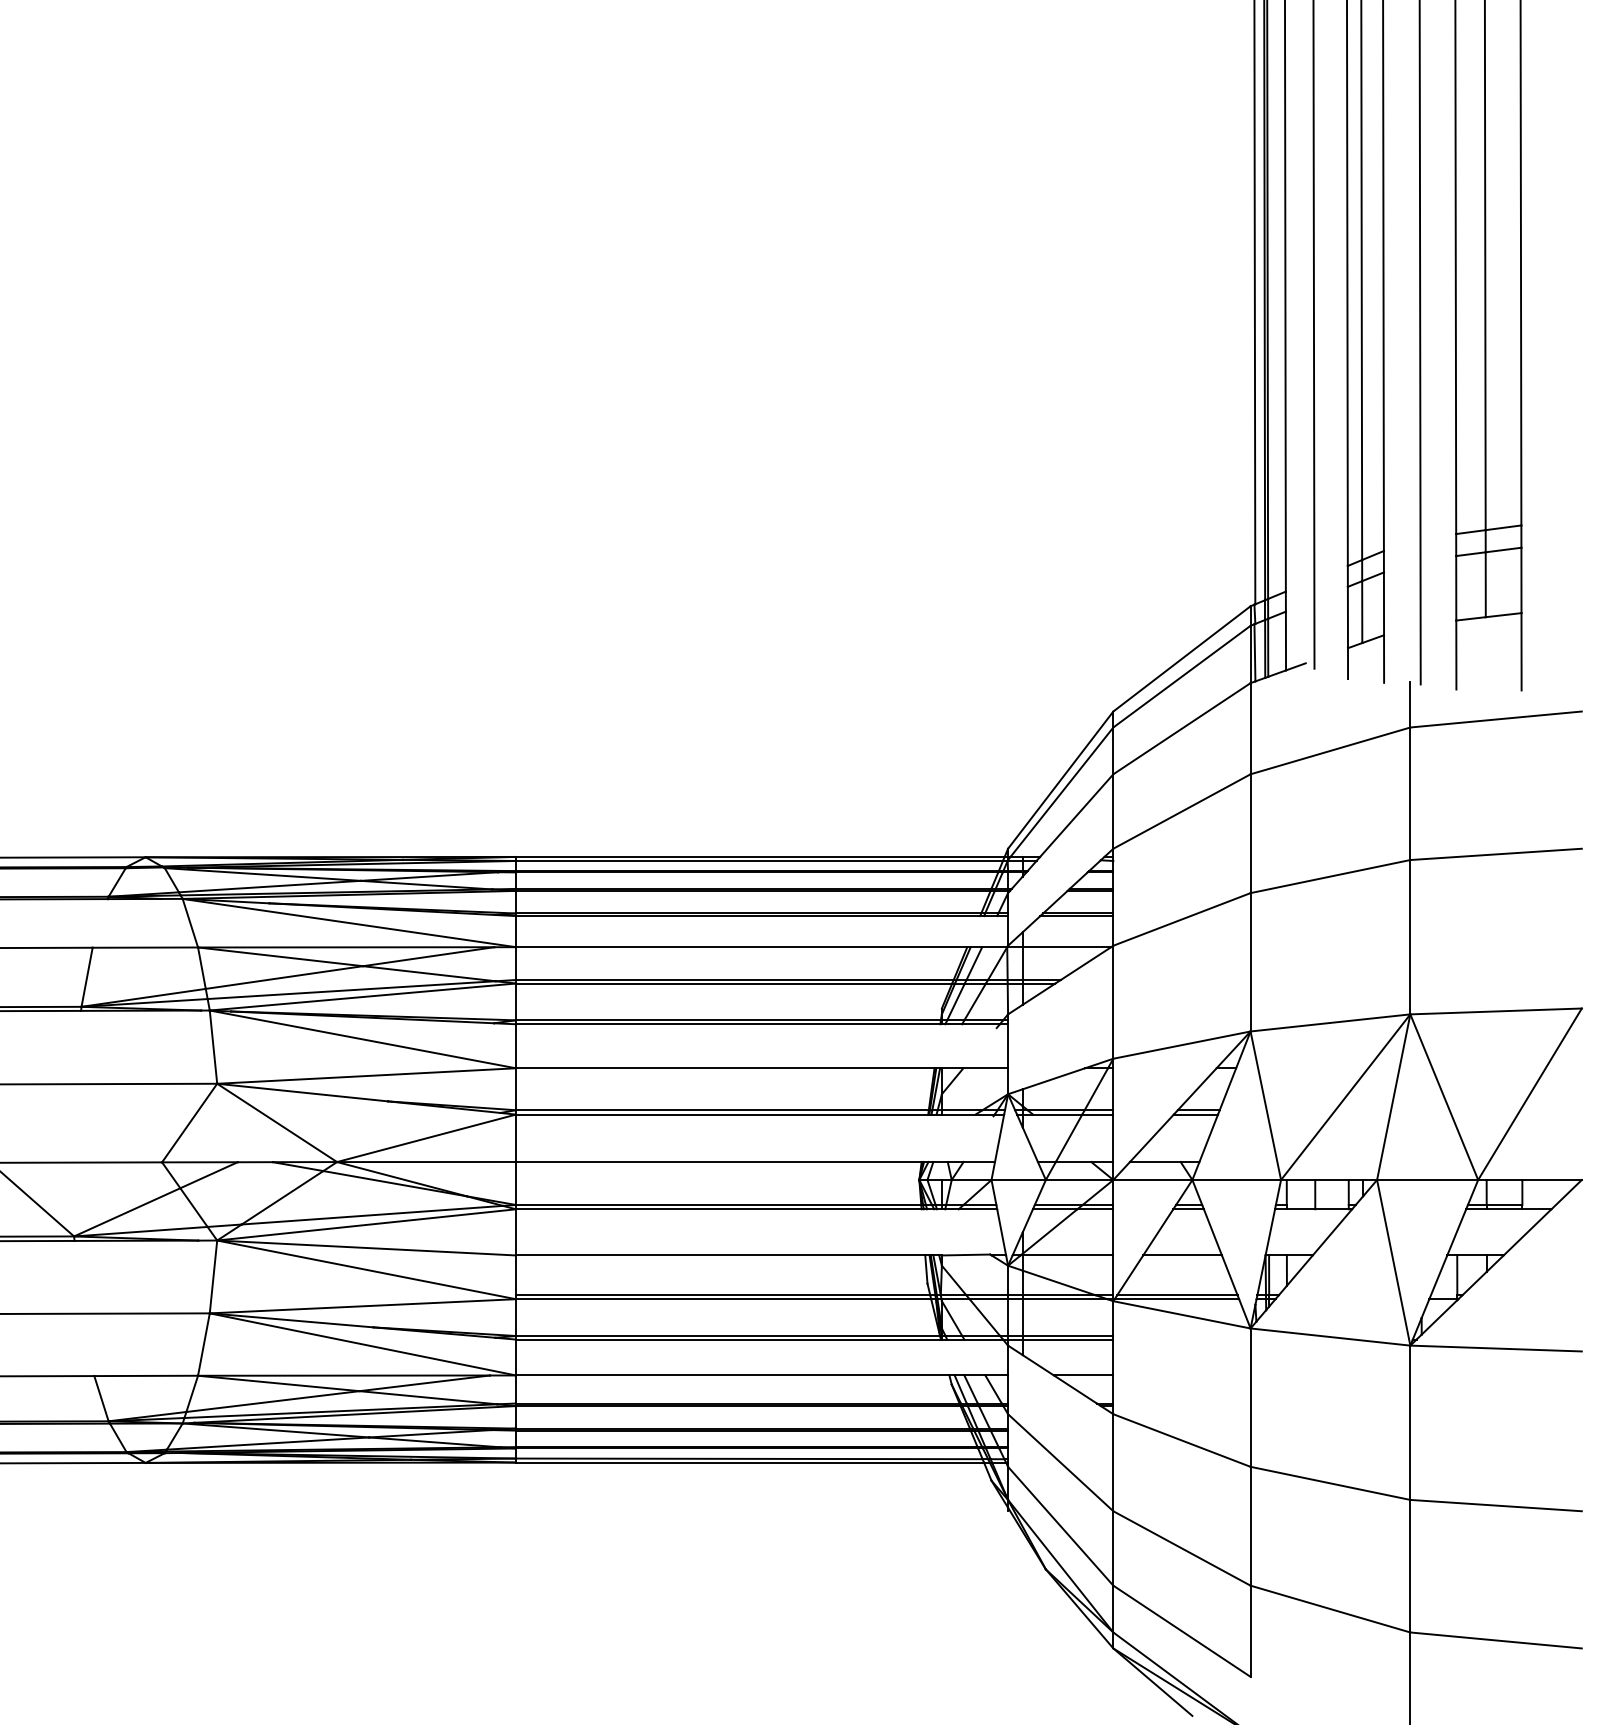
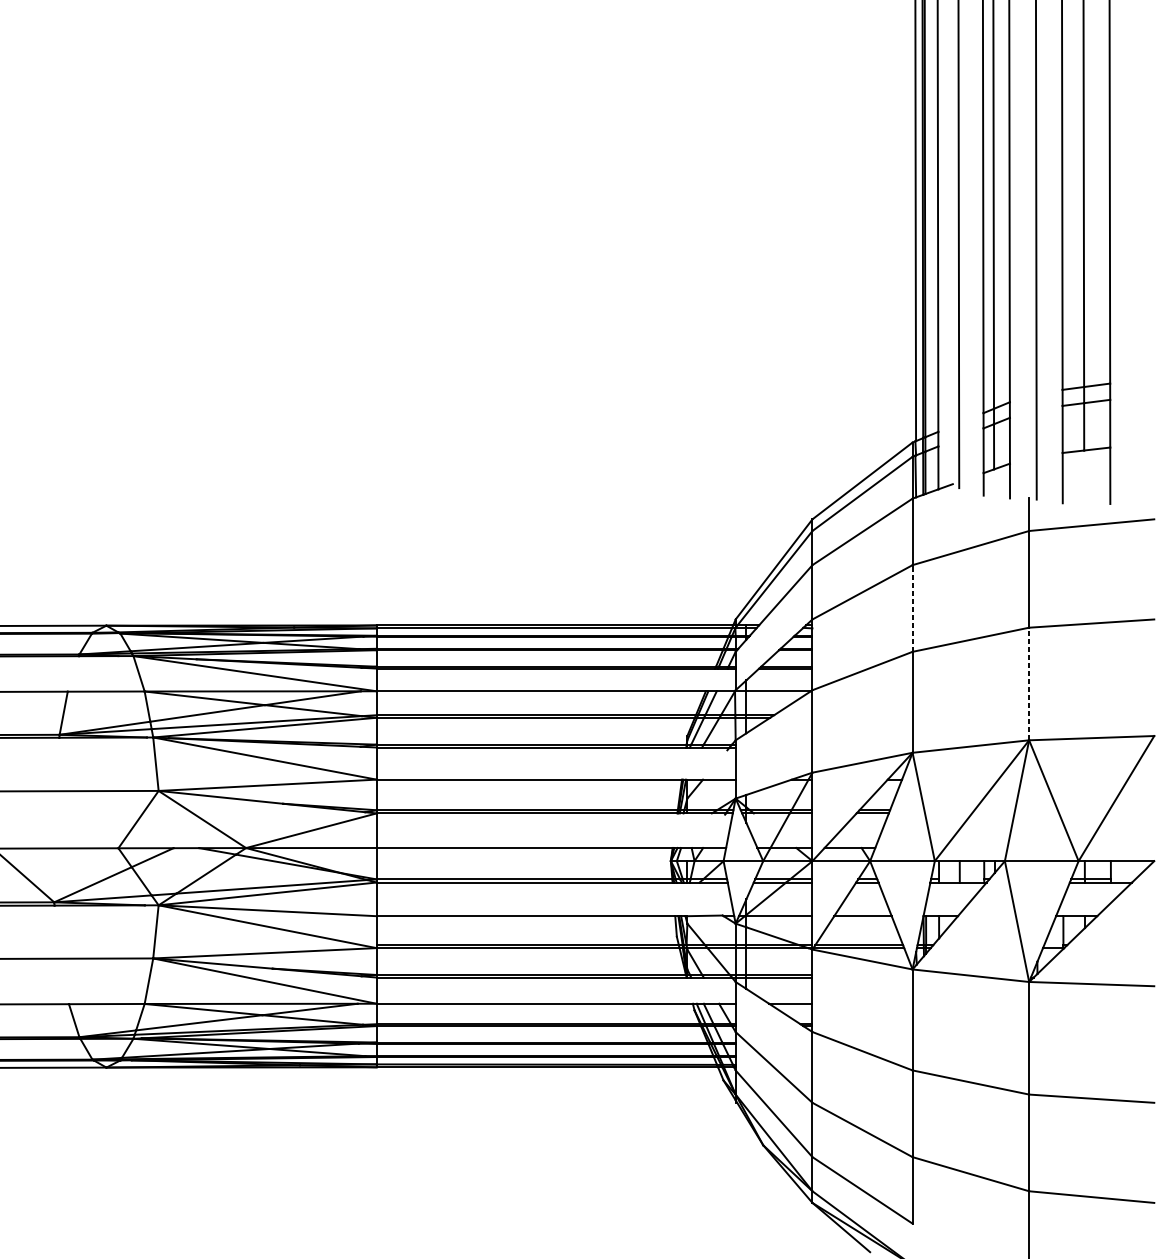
line: (1250, 833) -> (912, 608), solid -> dashed
line: (1410, 936) -> (1029, 683), solid -> dashed

